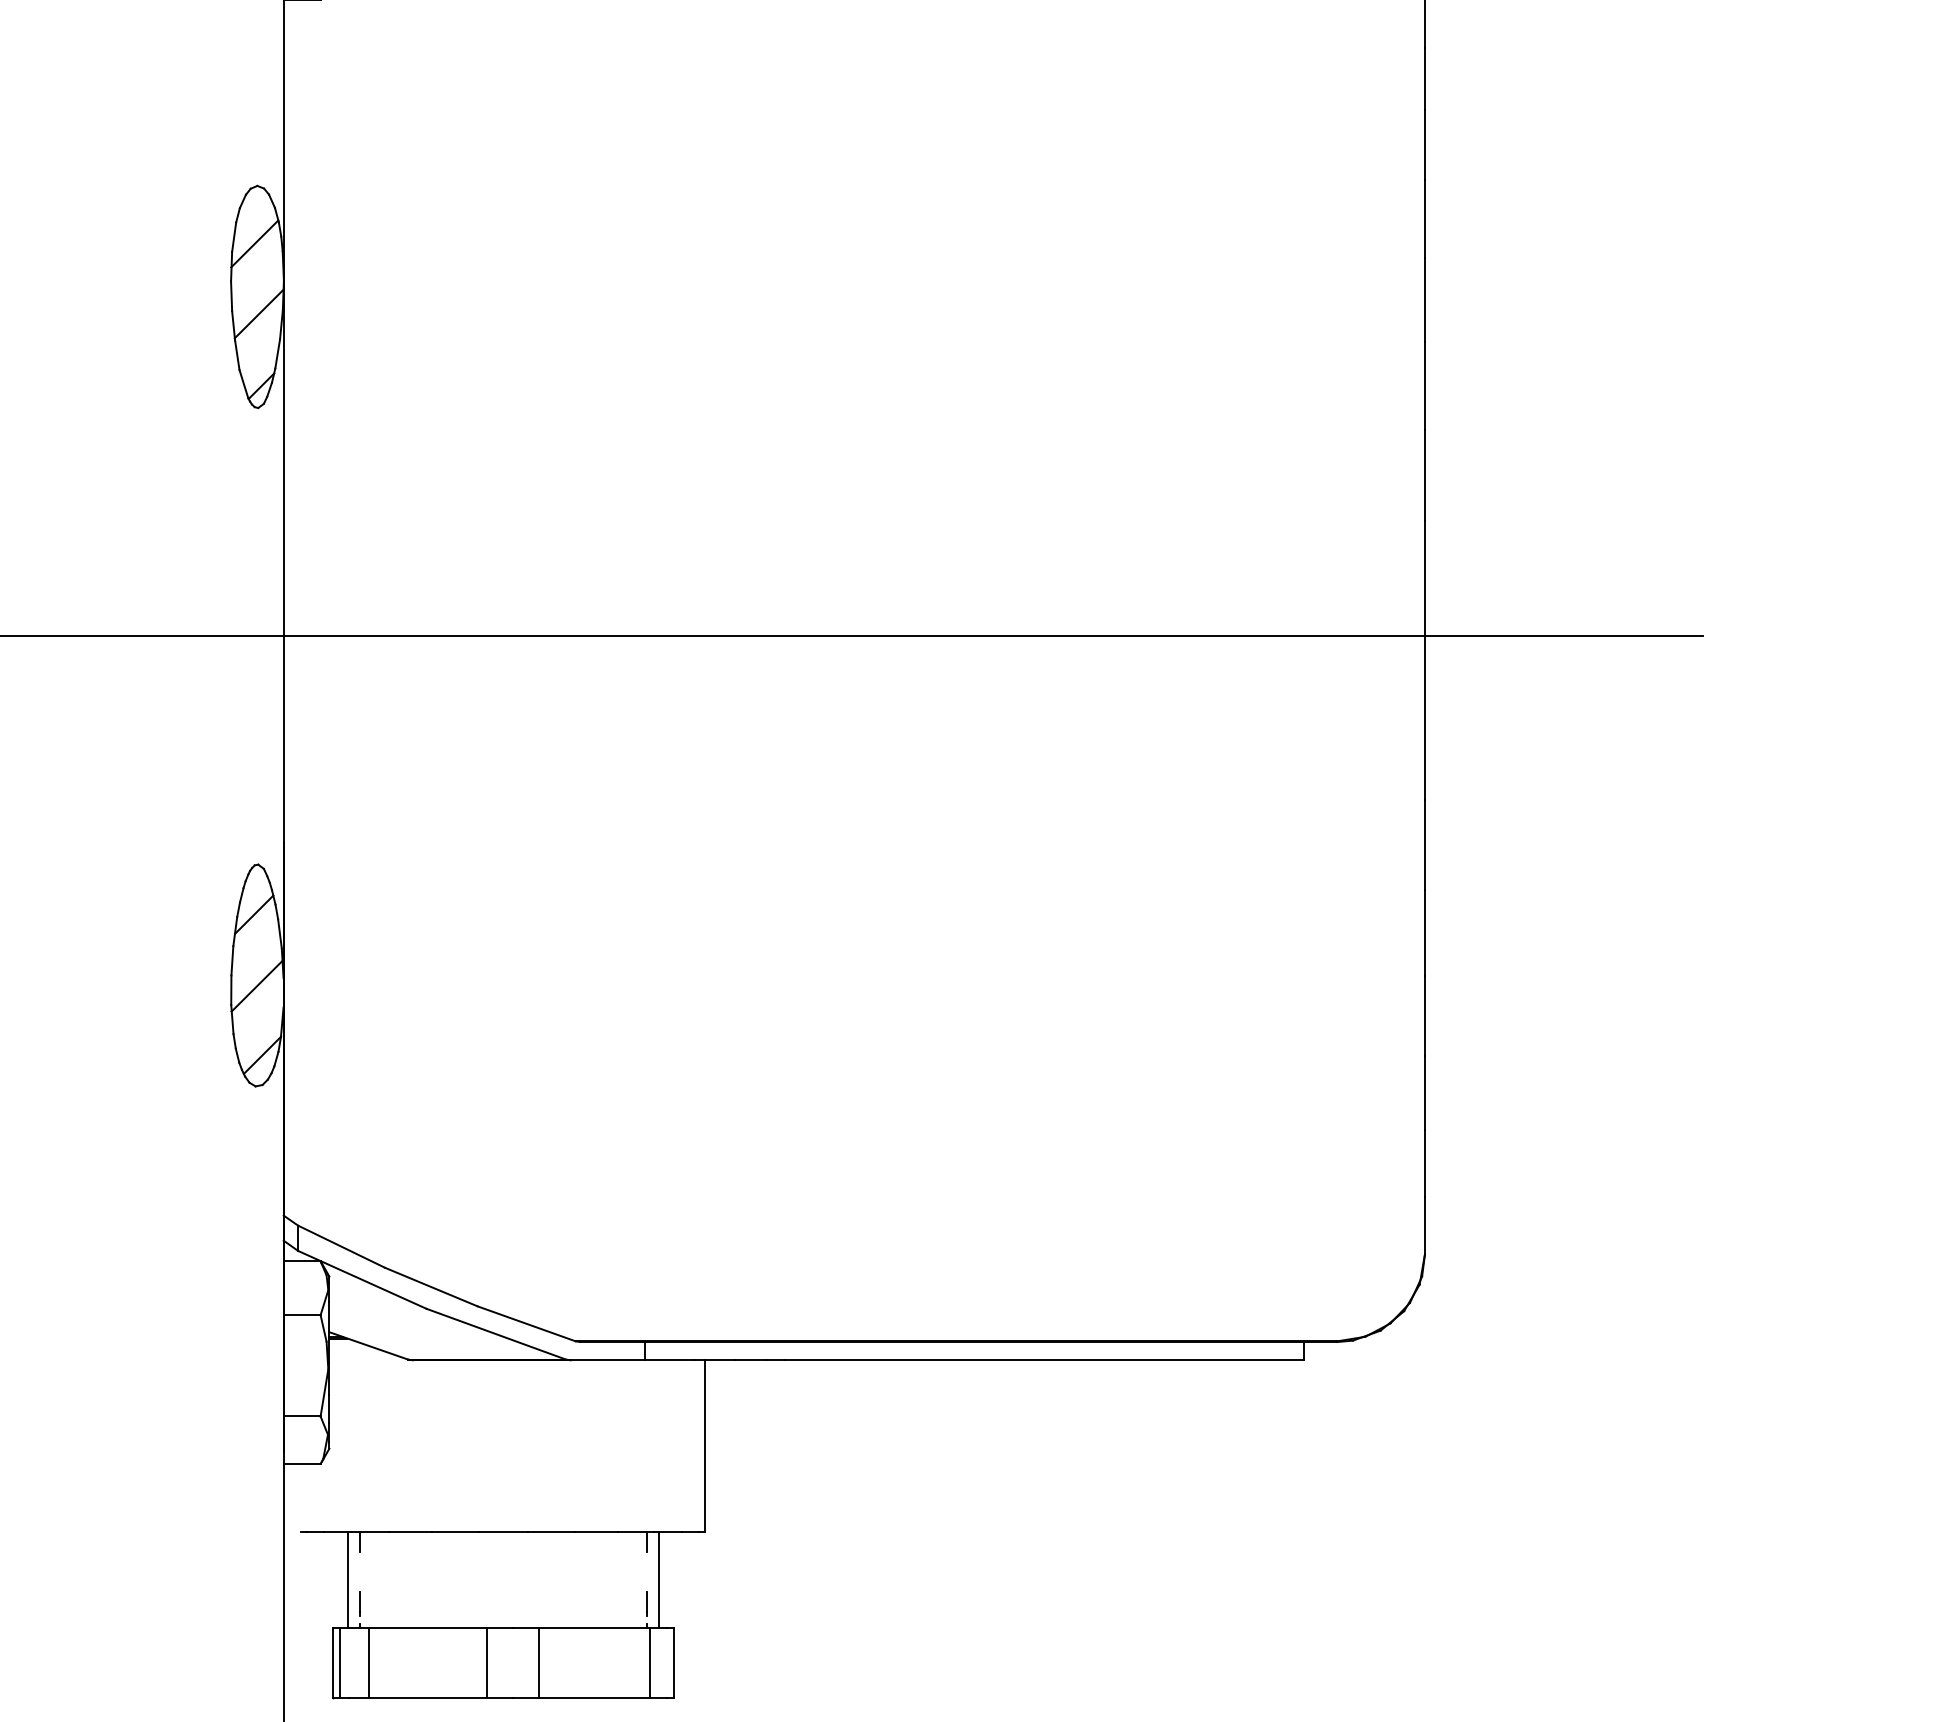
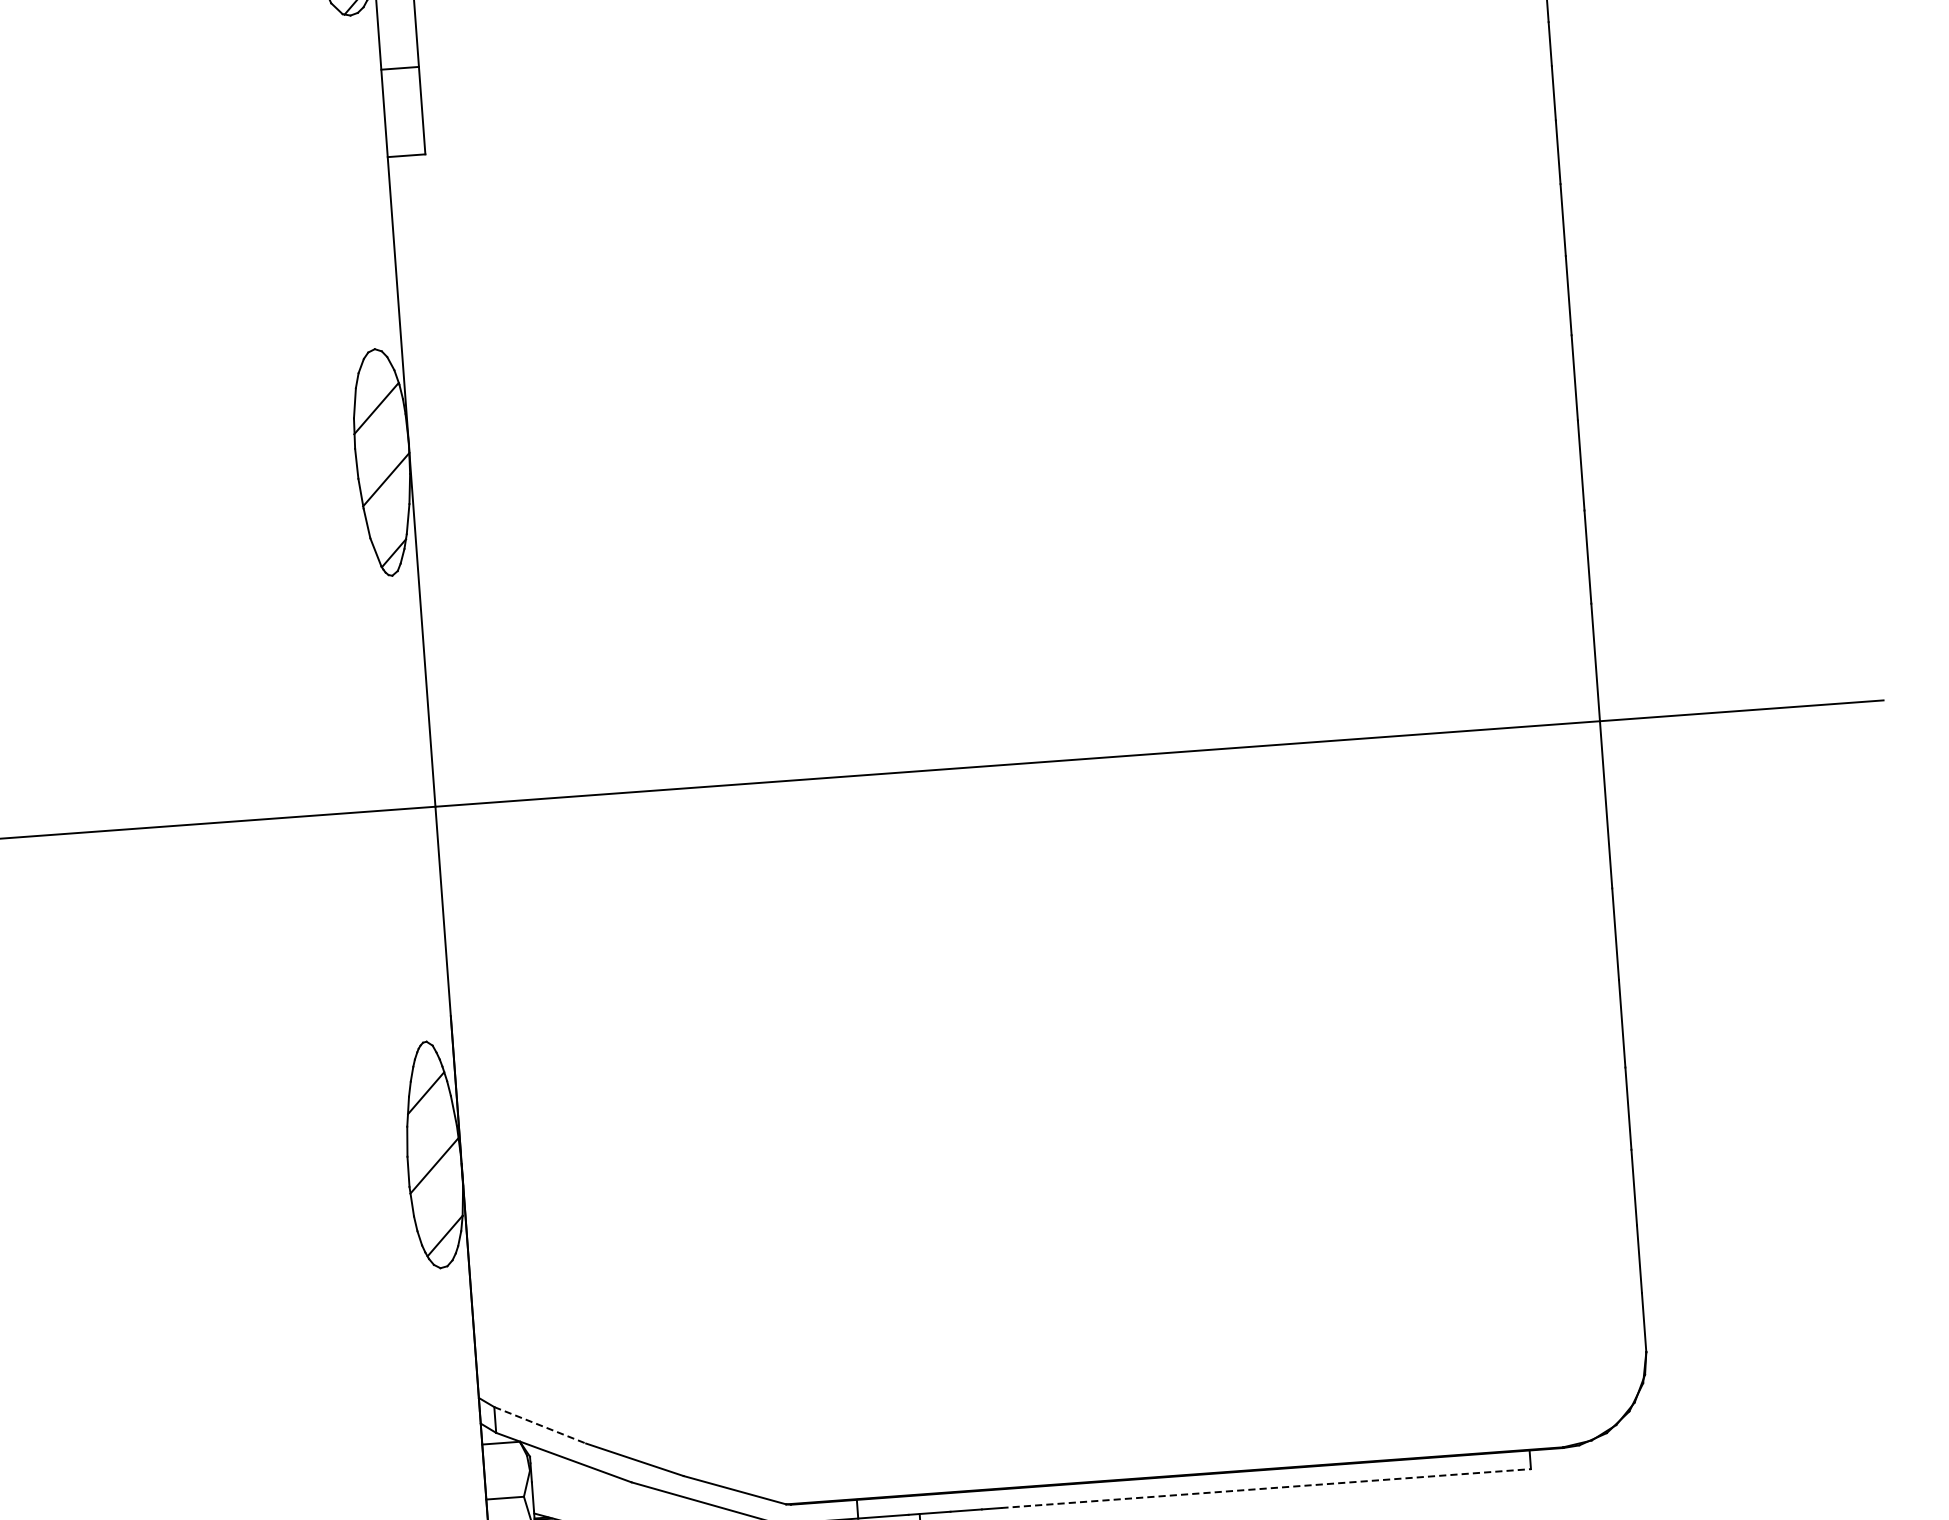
line: (342, 1246) -> (541, 1425), solid -> dashed
line: (1045, 1360) -> (1267, 1488), solid -> dashed

